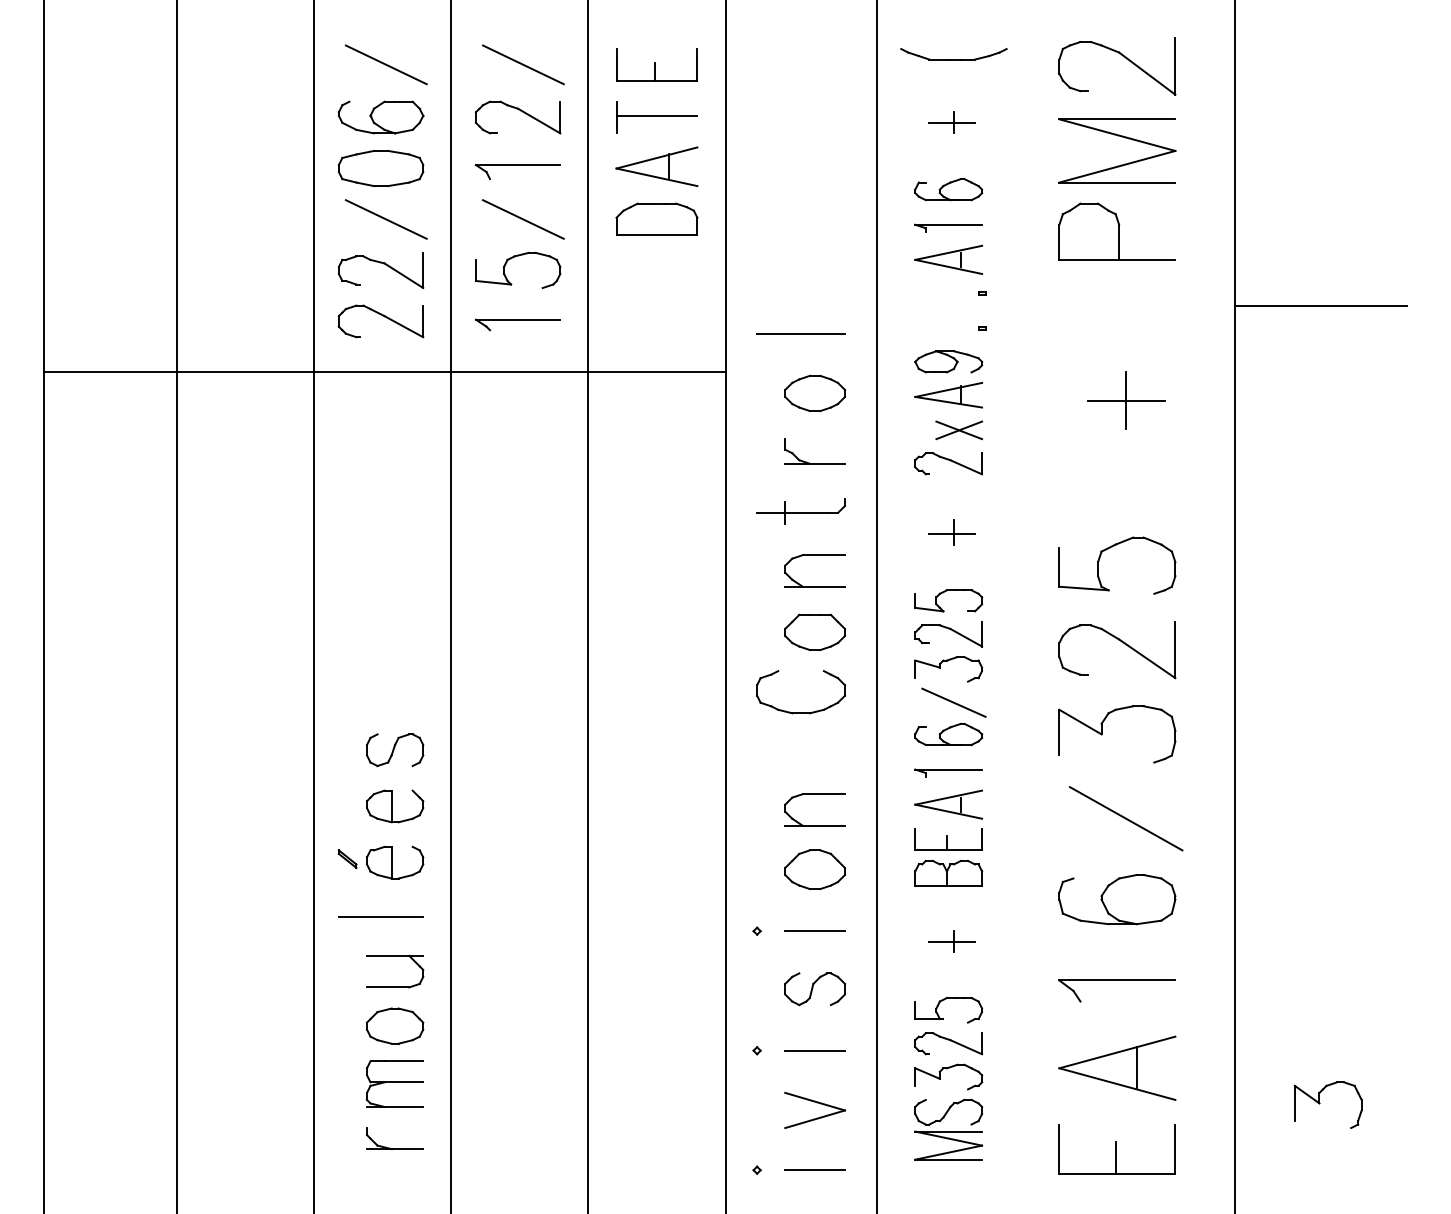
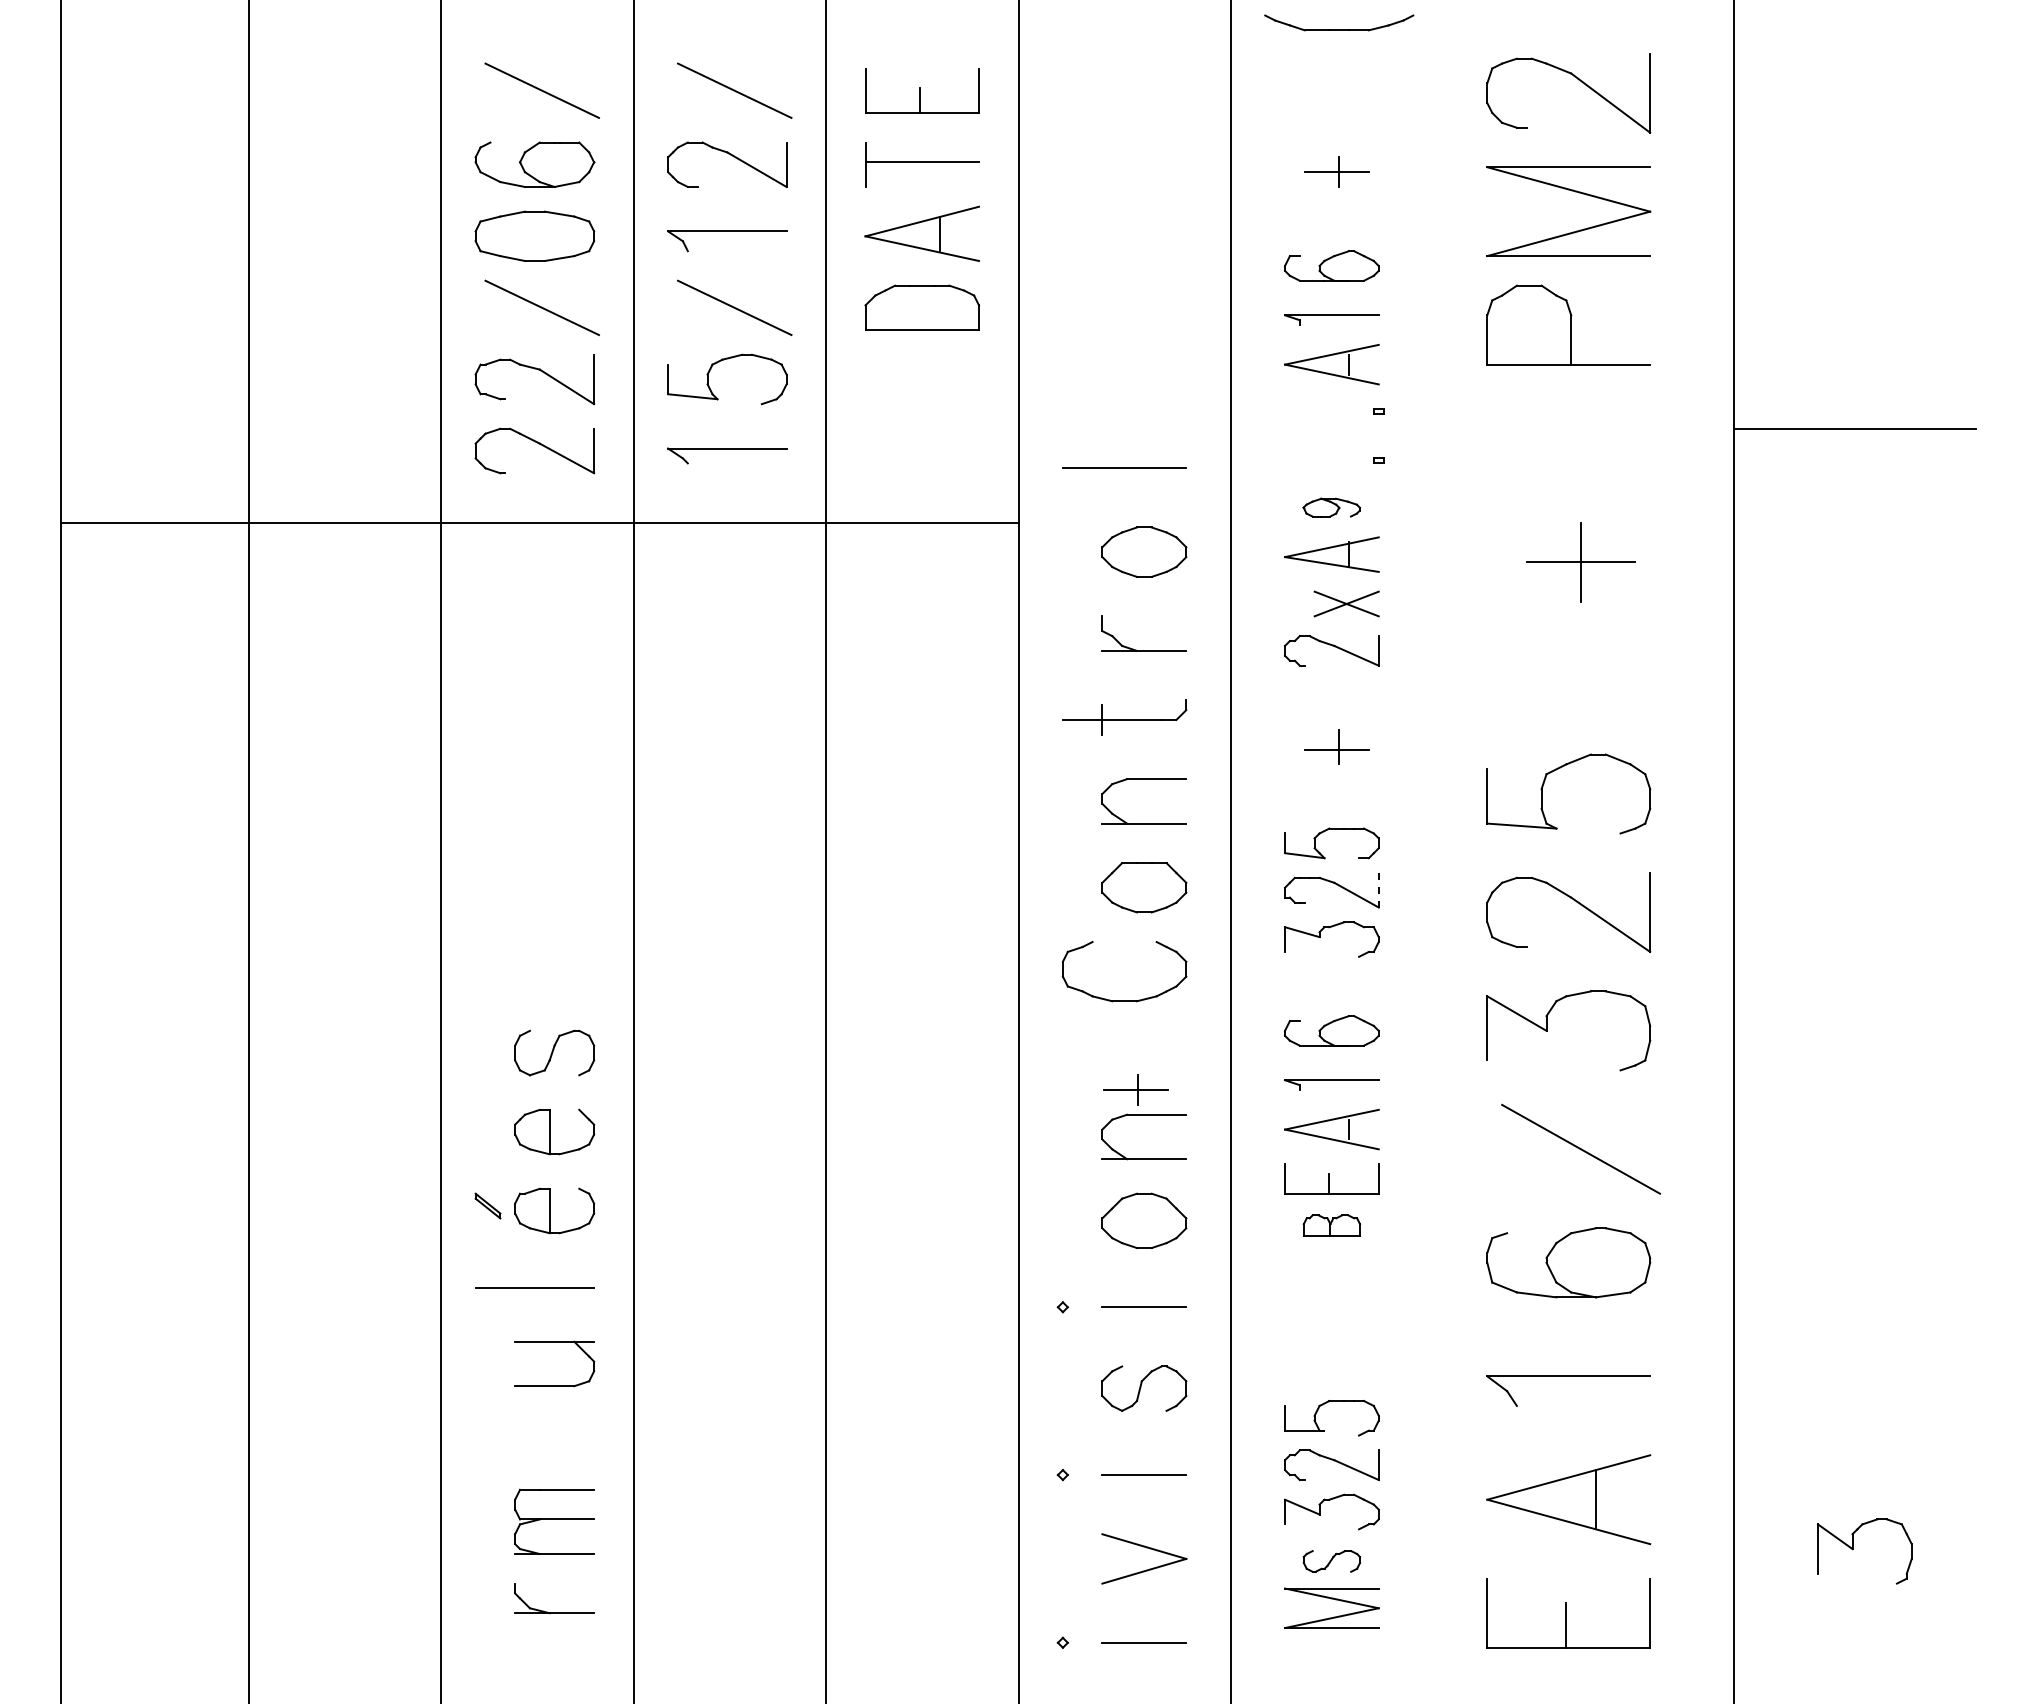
part: (954, 58) -> (1339, 29), moved
part: (948, 361) -> (1331, 507), size x0.6
line: (981, 633) -> (1378, 889), solid -> dashed
line: (953, 702) -> (1338, 986), removed
part: (948, 873) -> (1331, 1225), size x0.6
part: (951, 941) -> (1135, 1089), moved
part: (395, 1026) -> (554, 1440), removed
part: (948, 1112) -> (1331, 1561), size x0.6

